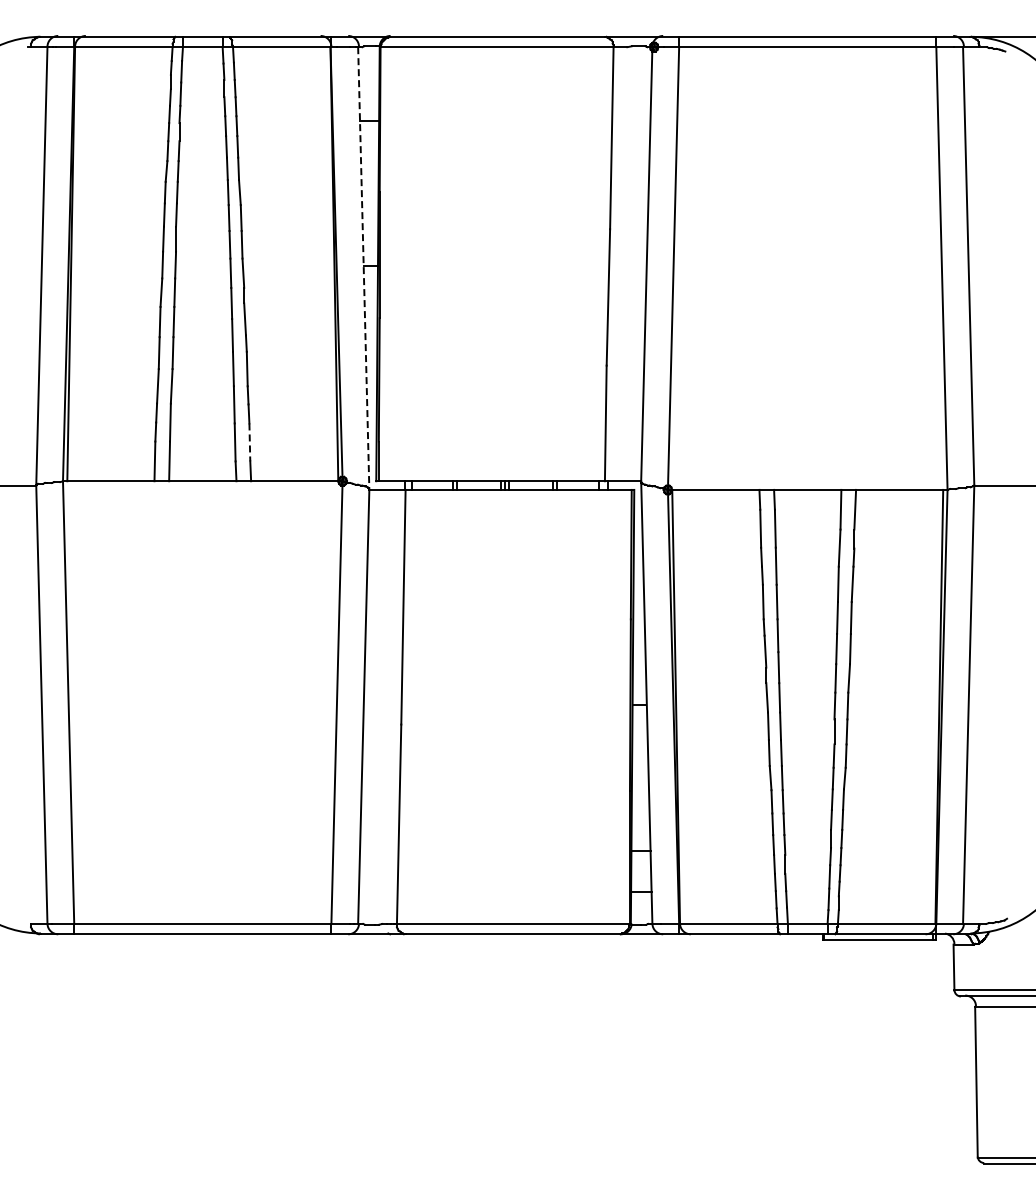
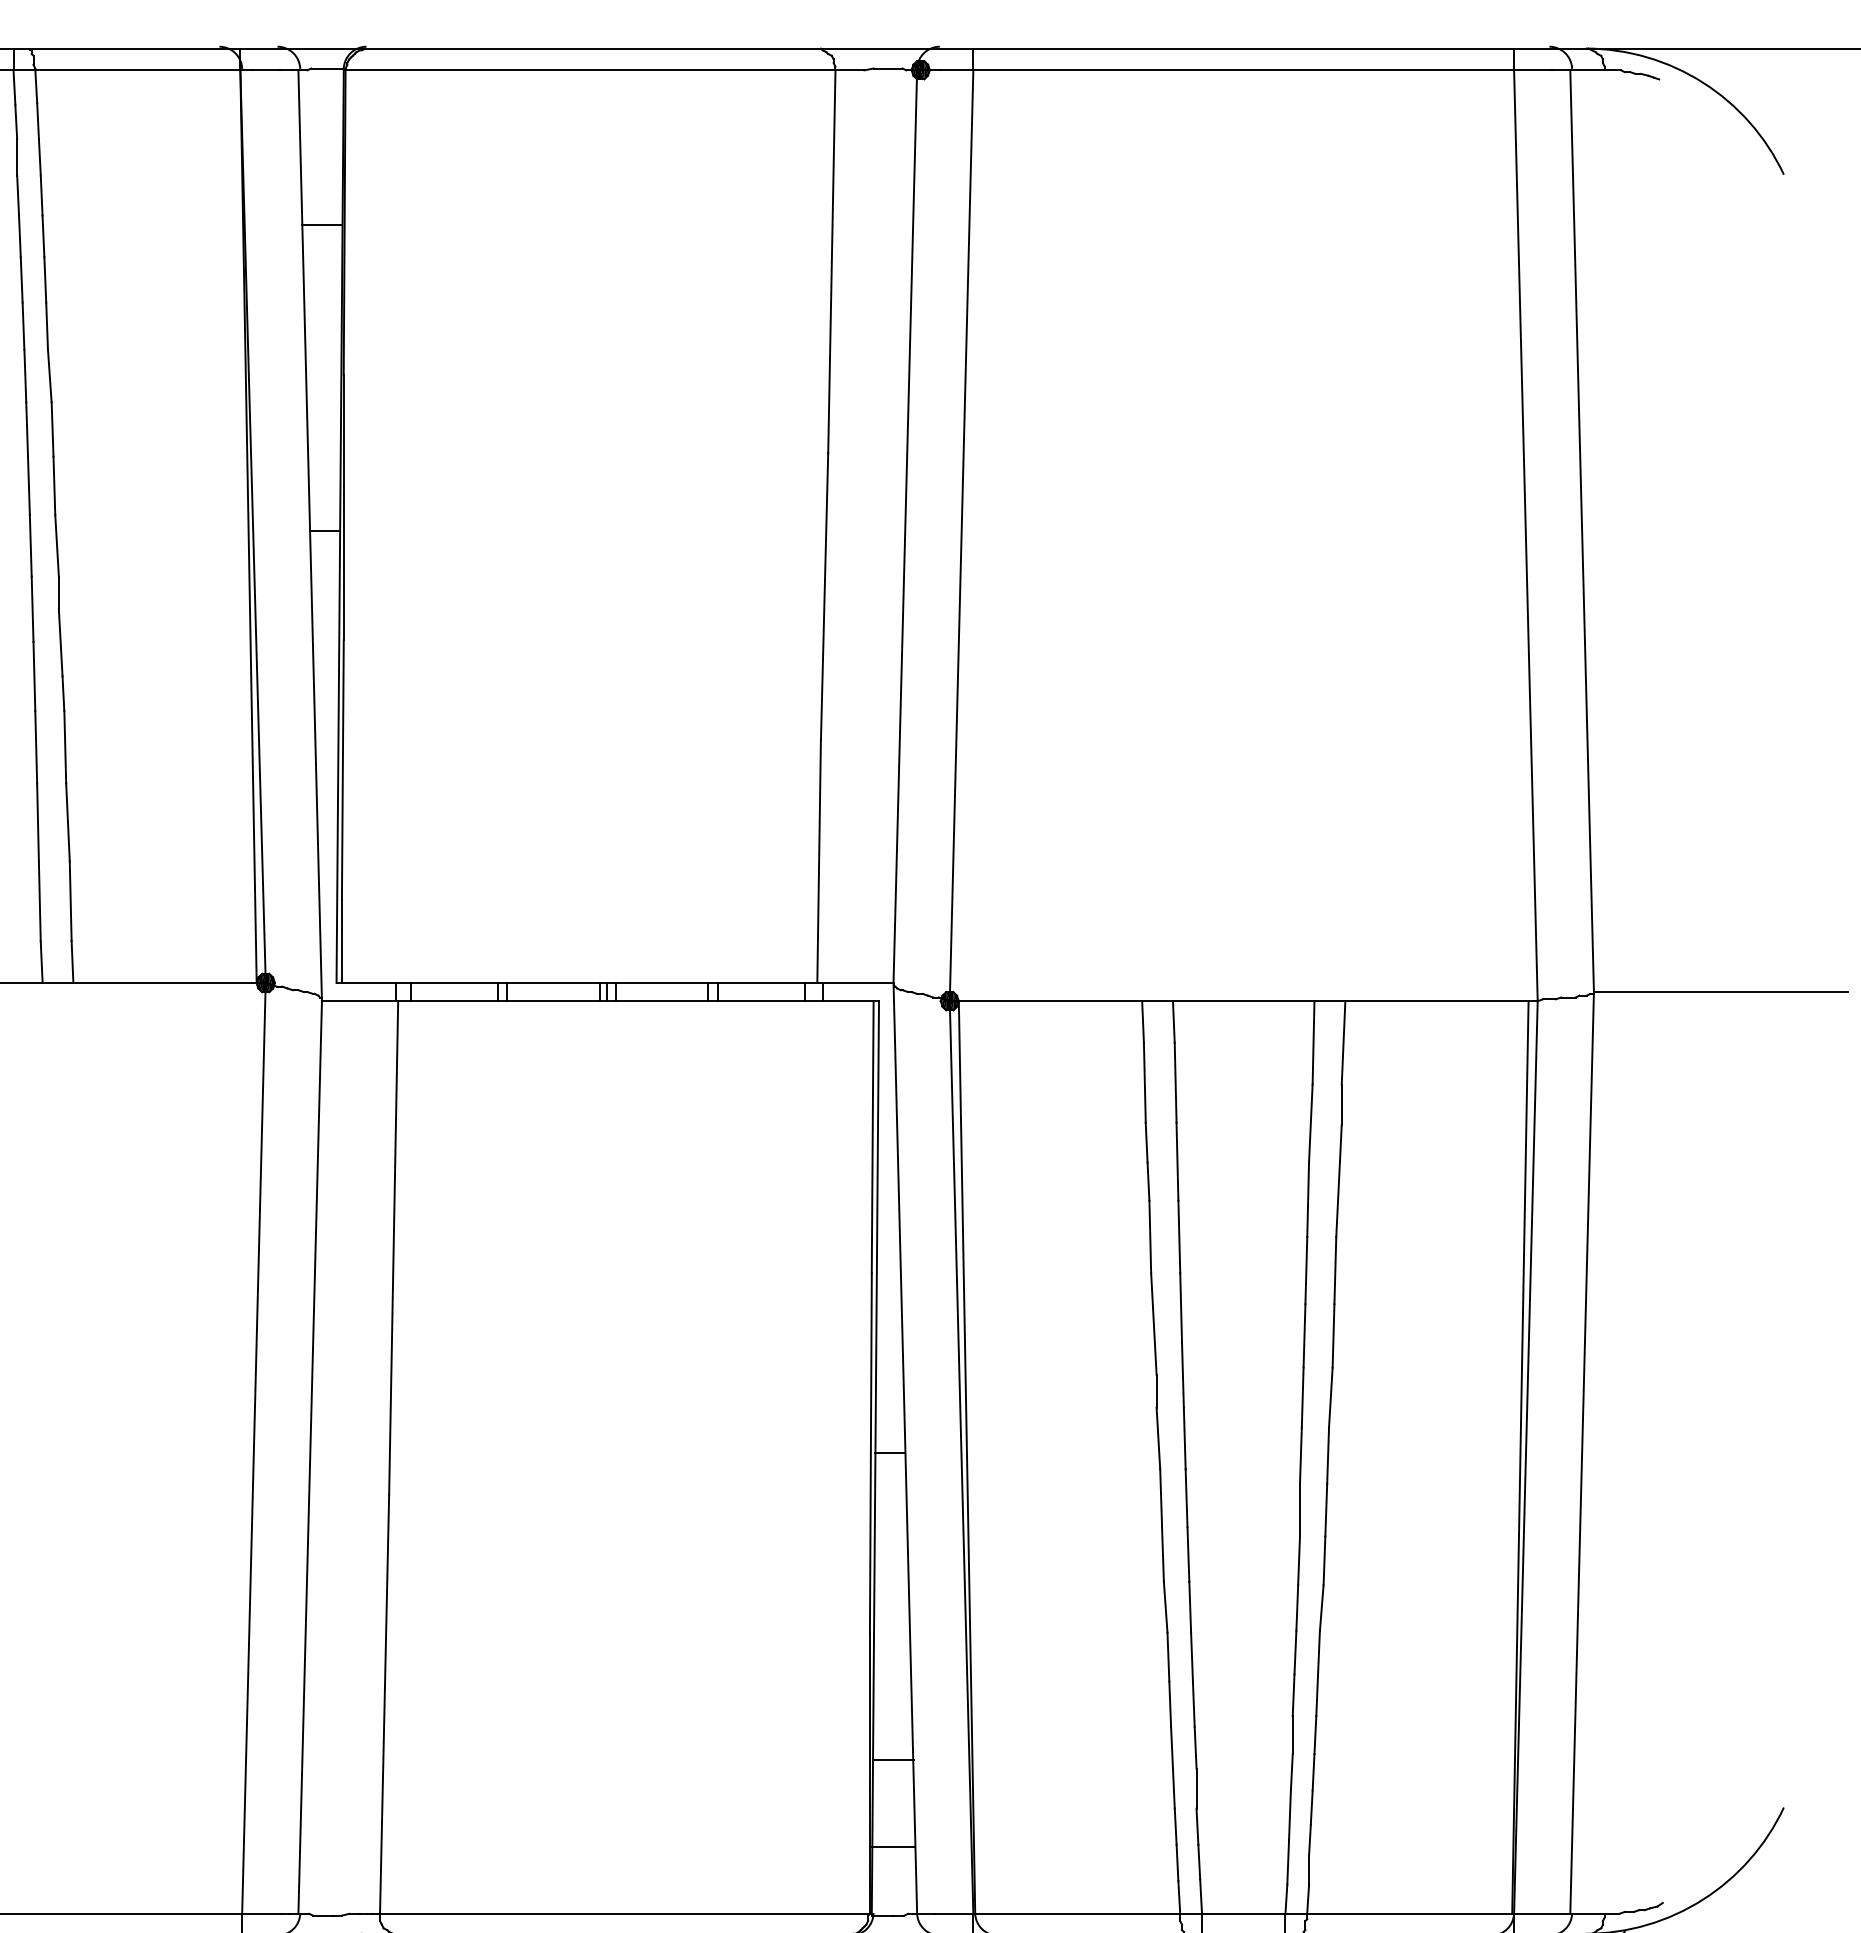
line: (363, 269) -> (309, 537), dashed -> solid
line: (249, 442) -> (69, 901), dashed -> solid

